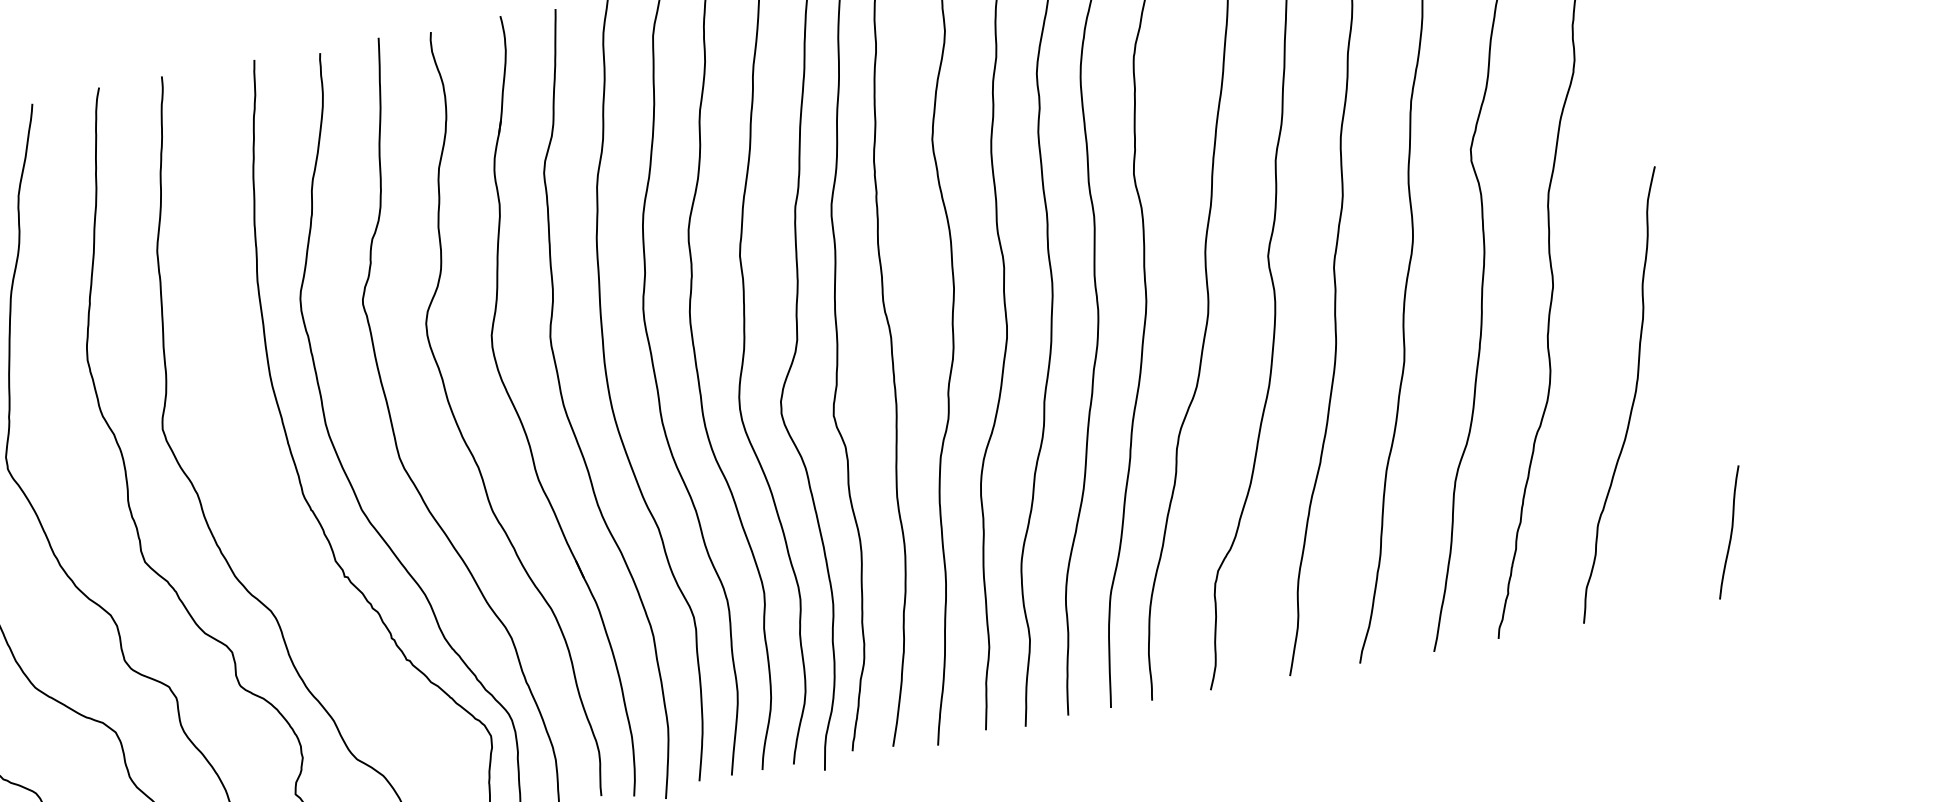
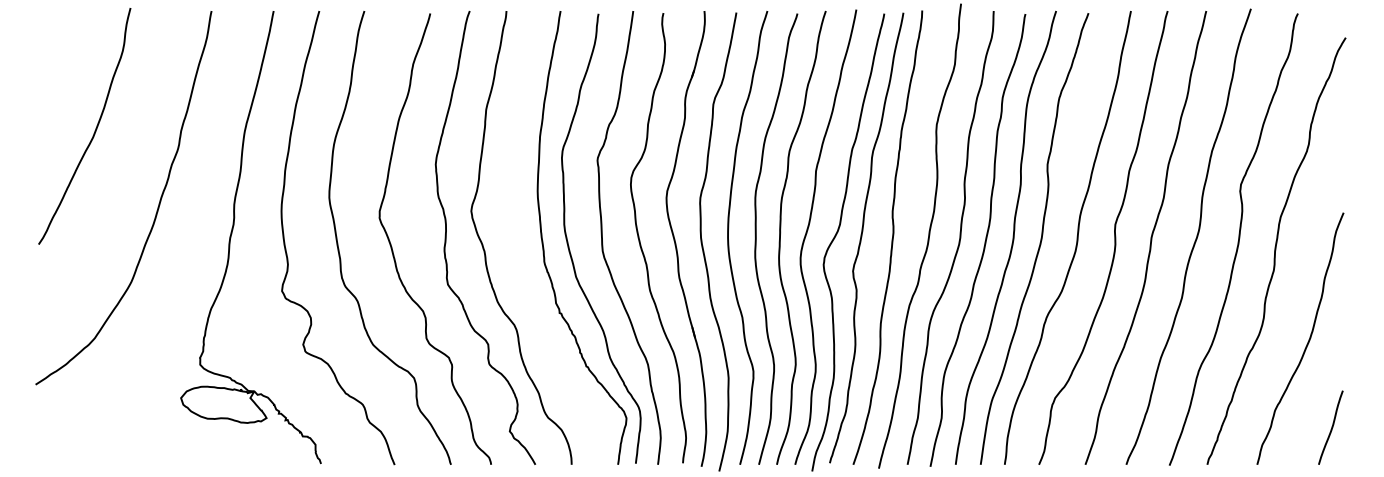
curve: (1730, 531) -> (1331, 427), moved

